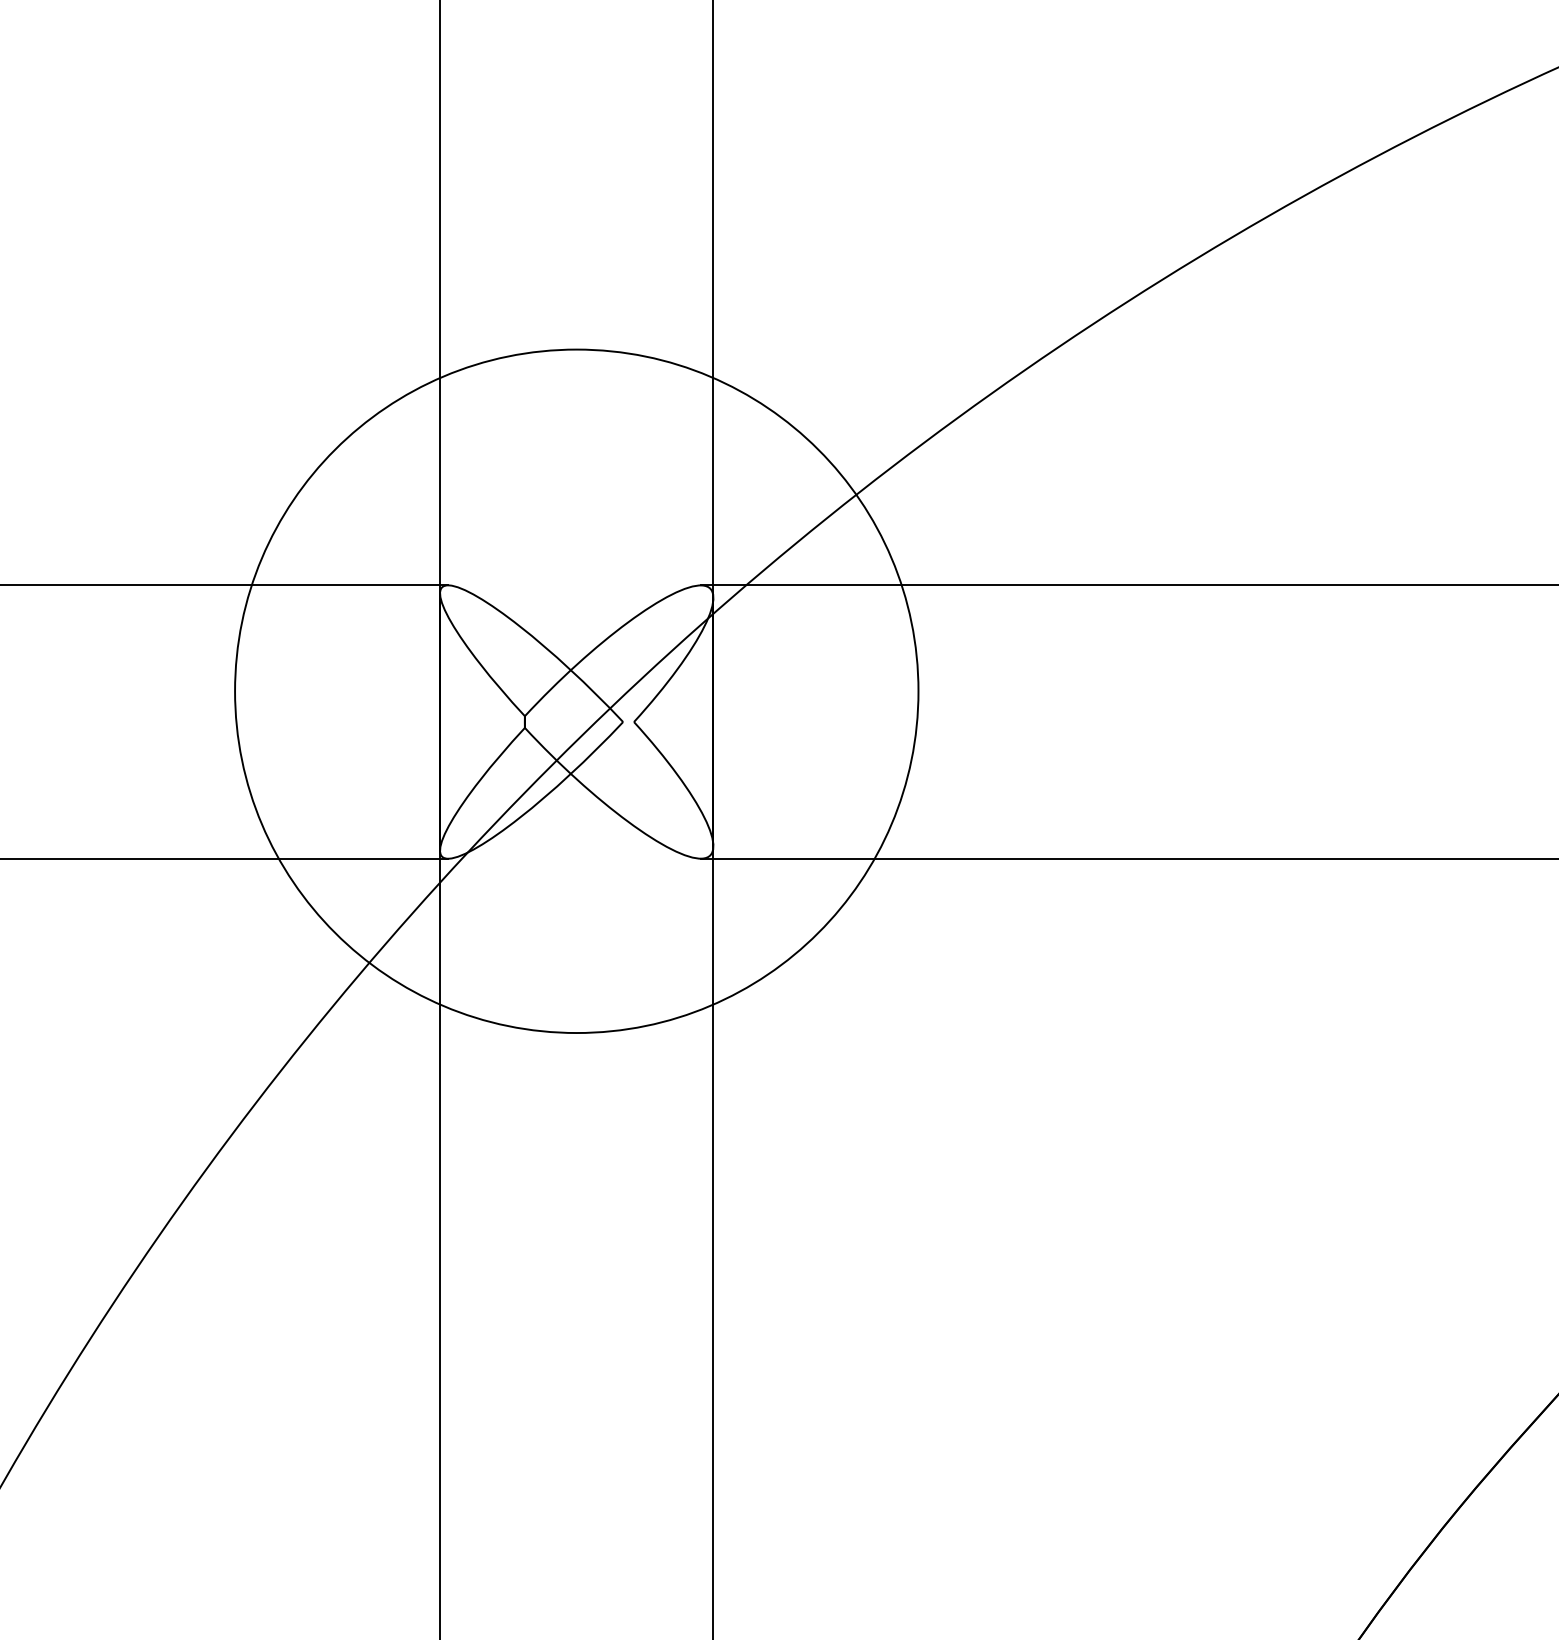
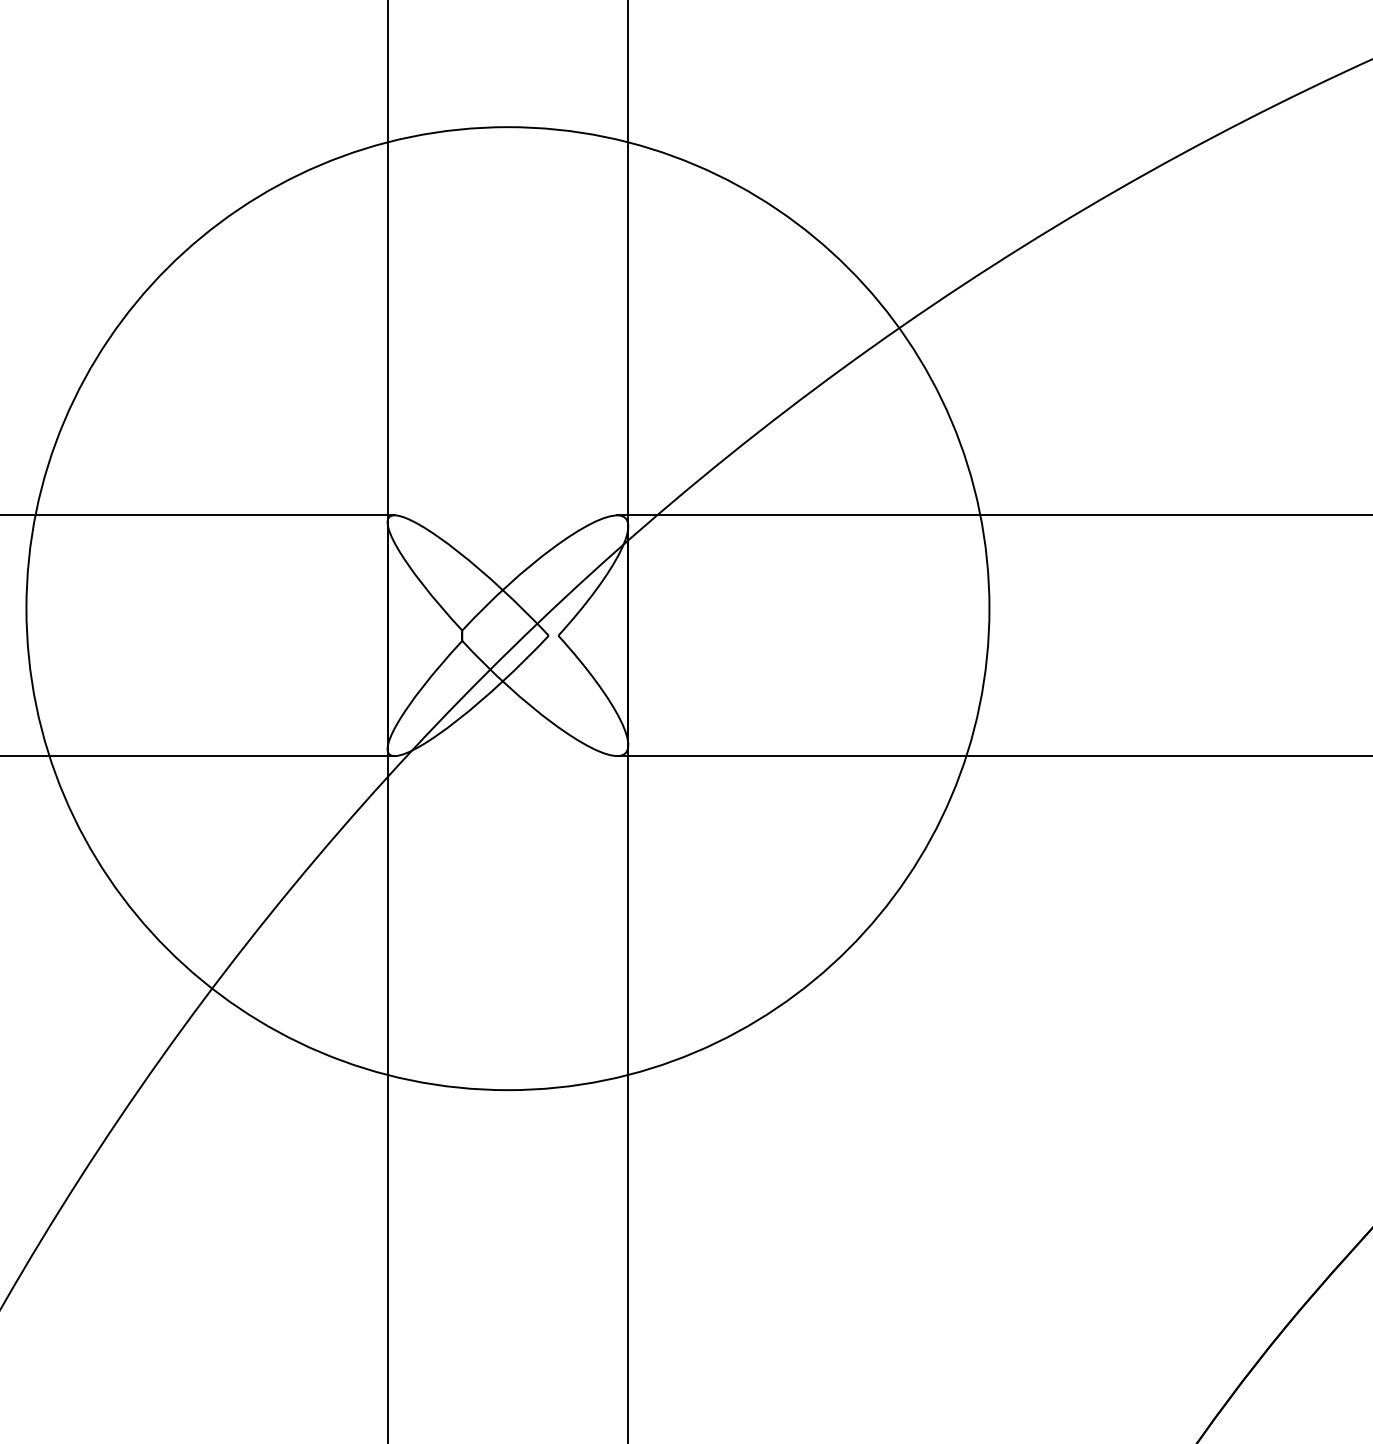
circle: (576, 691) -> (507, 608), size x1.6

